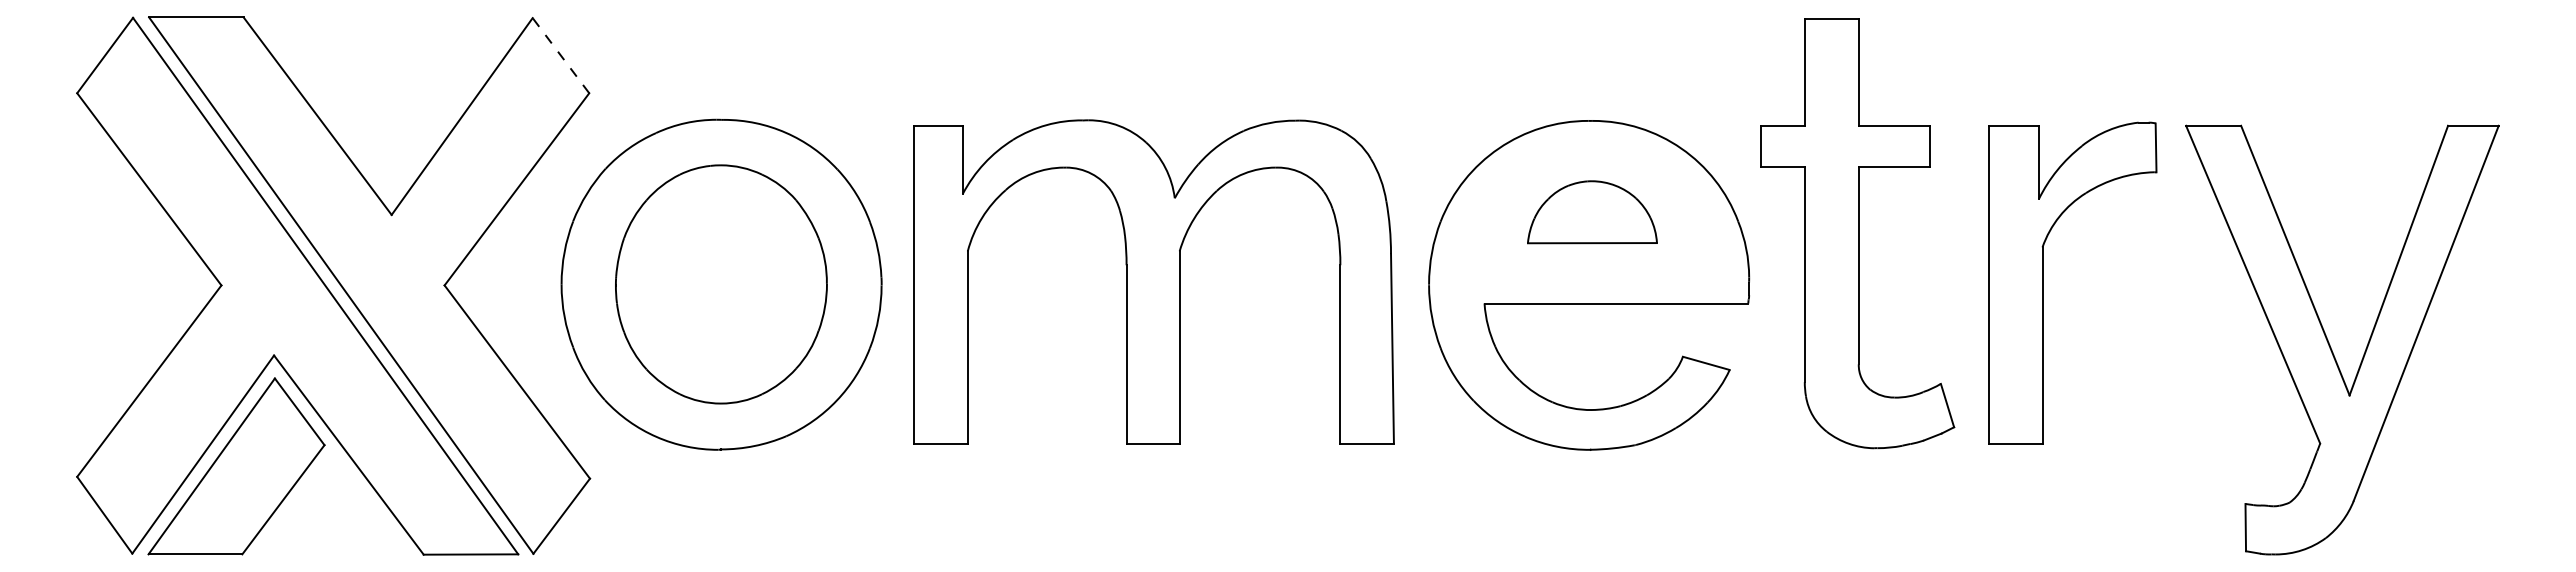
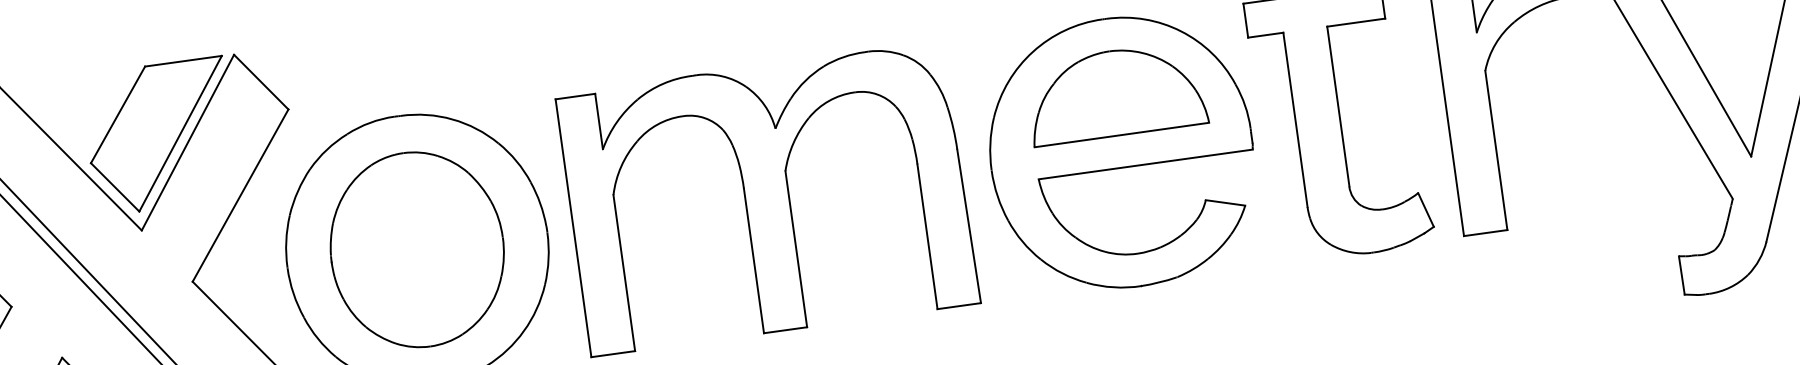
line: (560, 55) -> (260, 82), dashed -> solid
part: (429, 104) -> (160, 136), added
part: (1592, 211) -> (1116, 92), size x1.67

